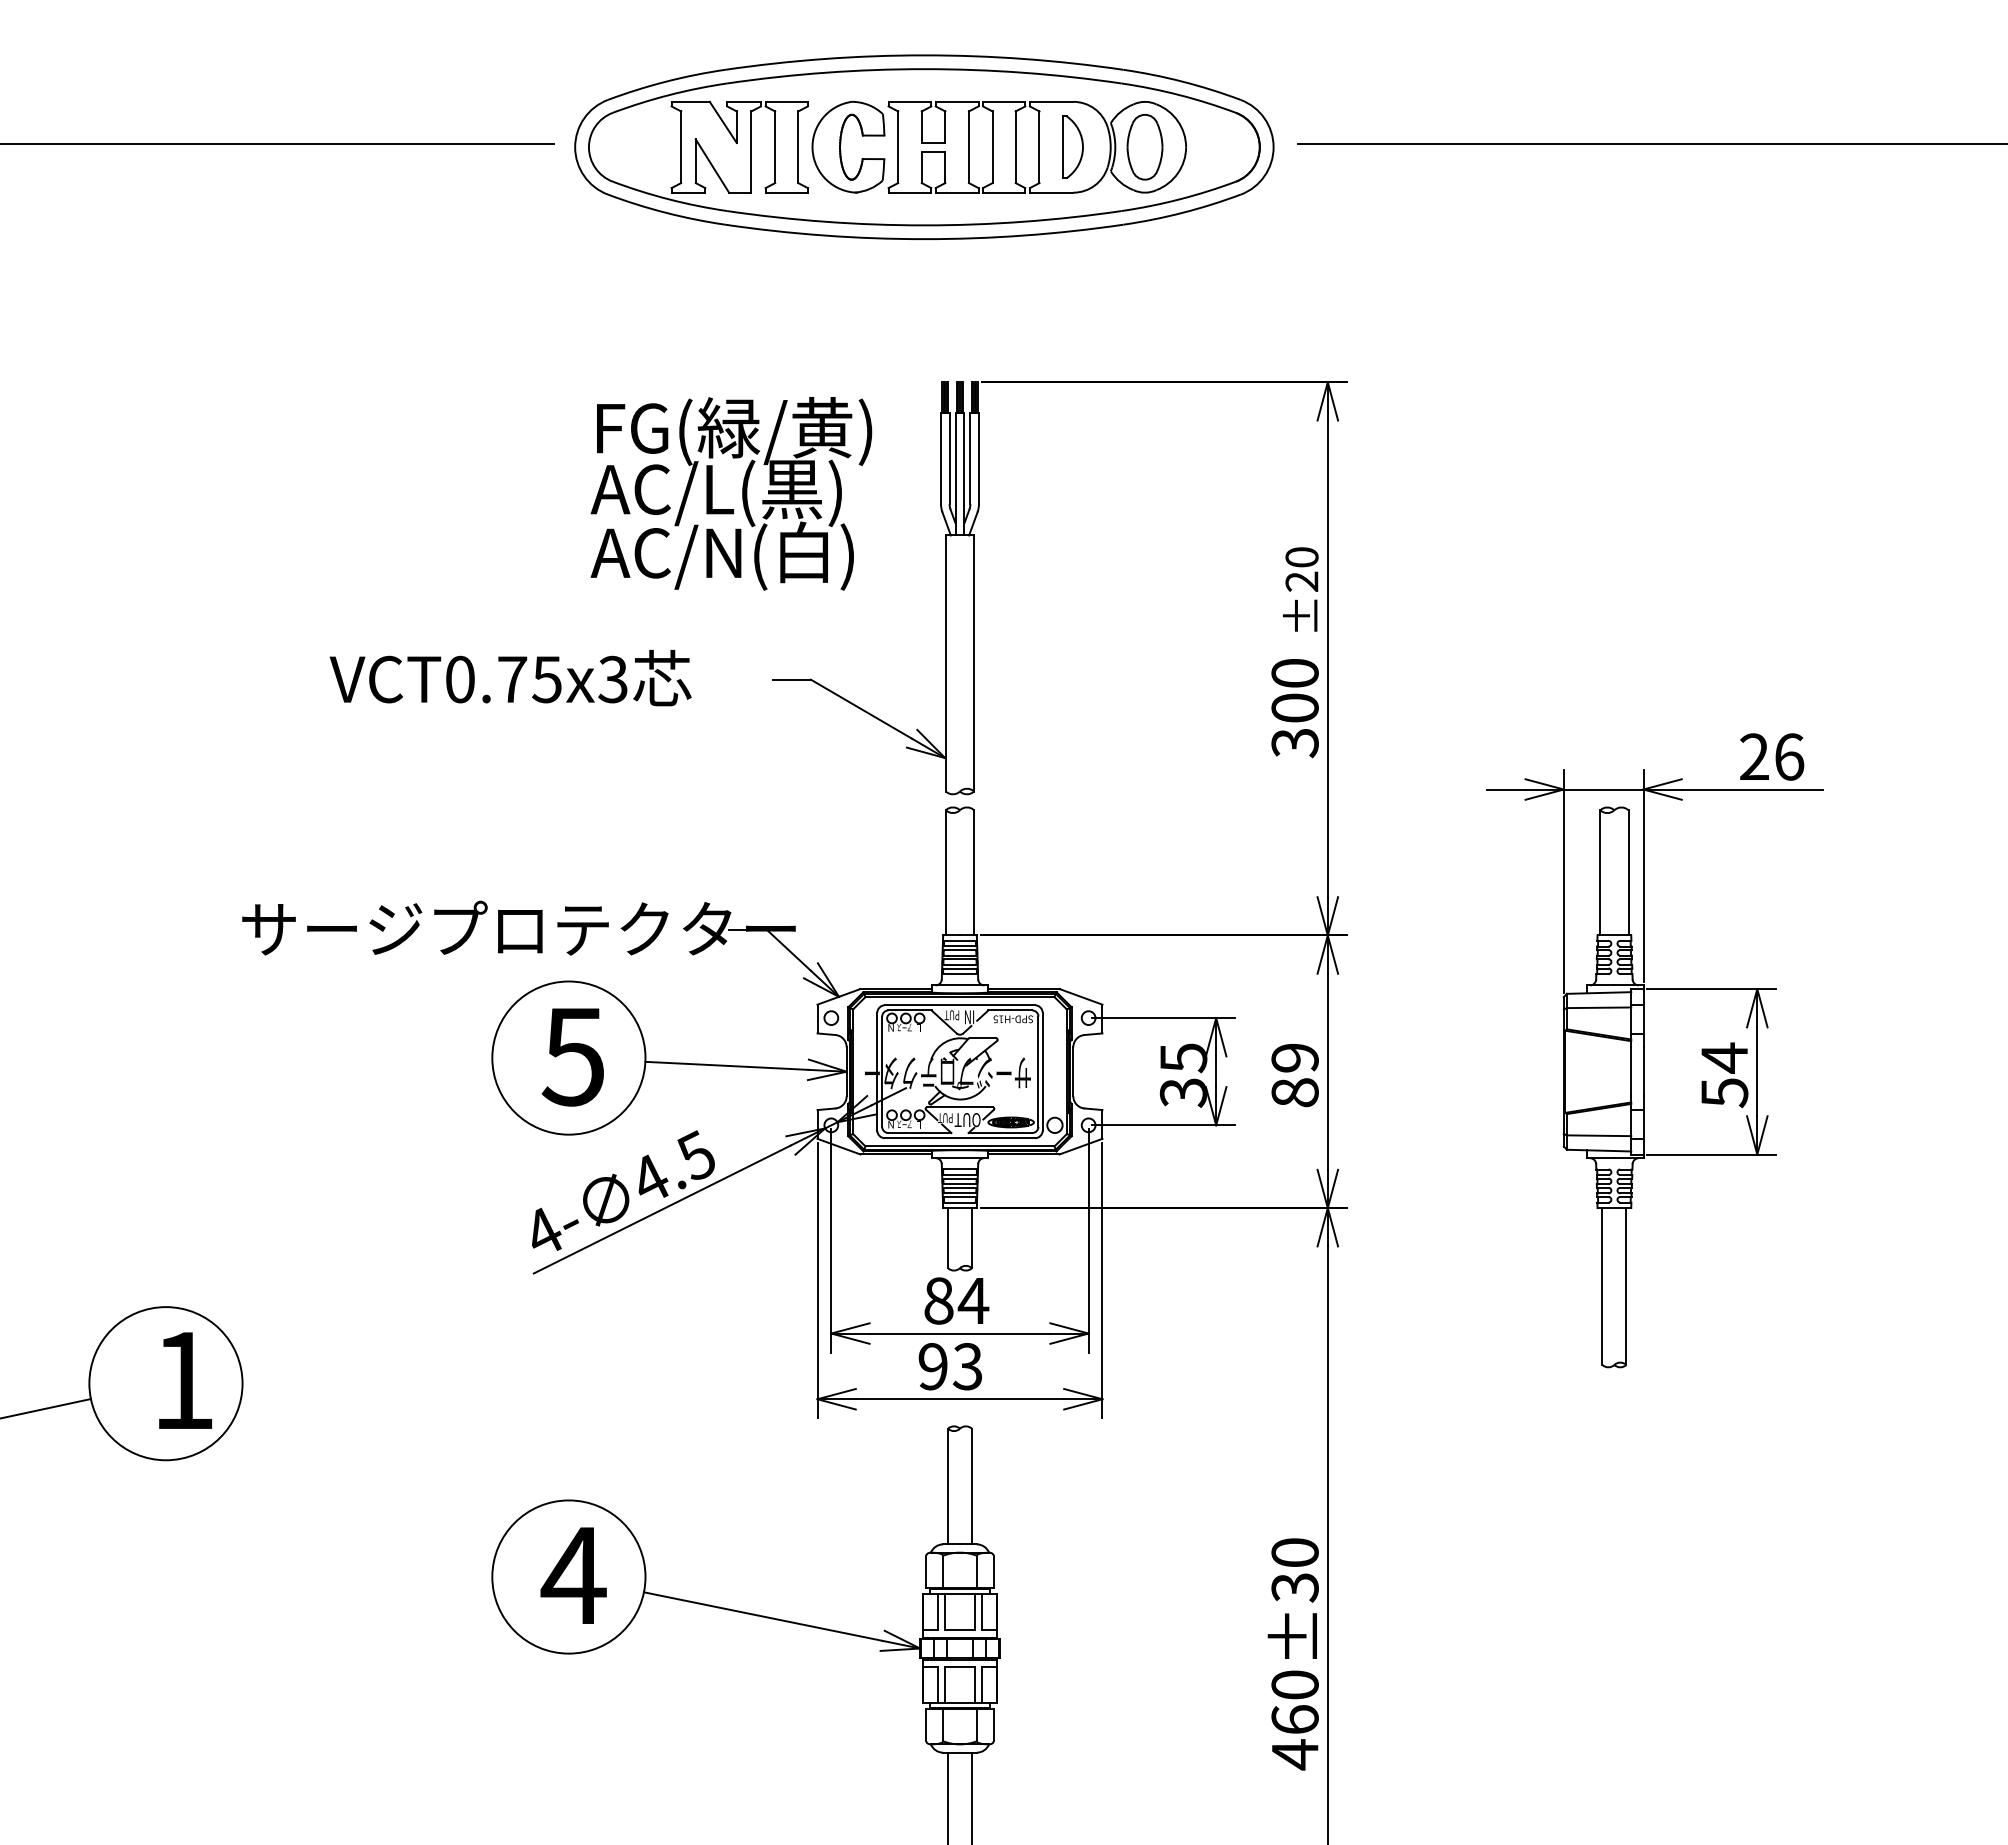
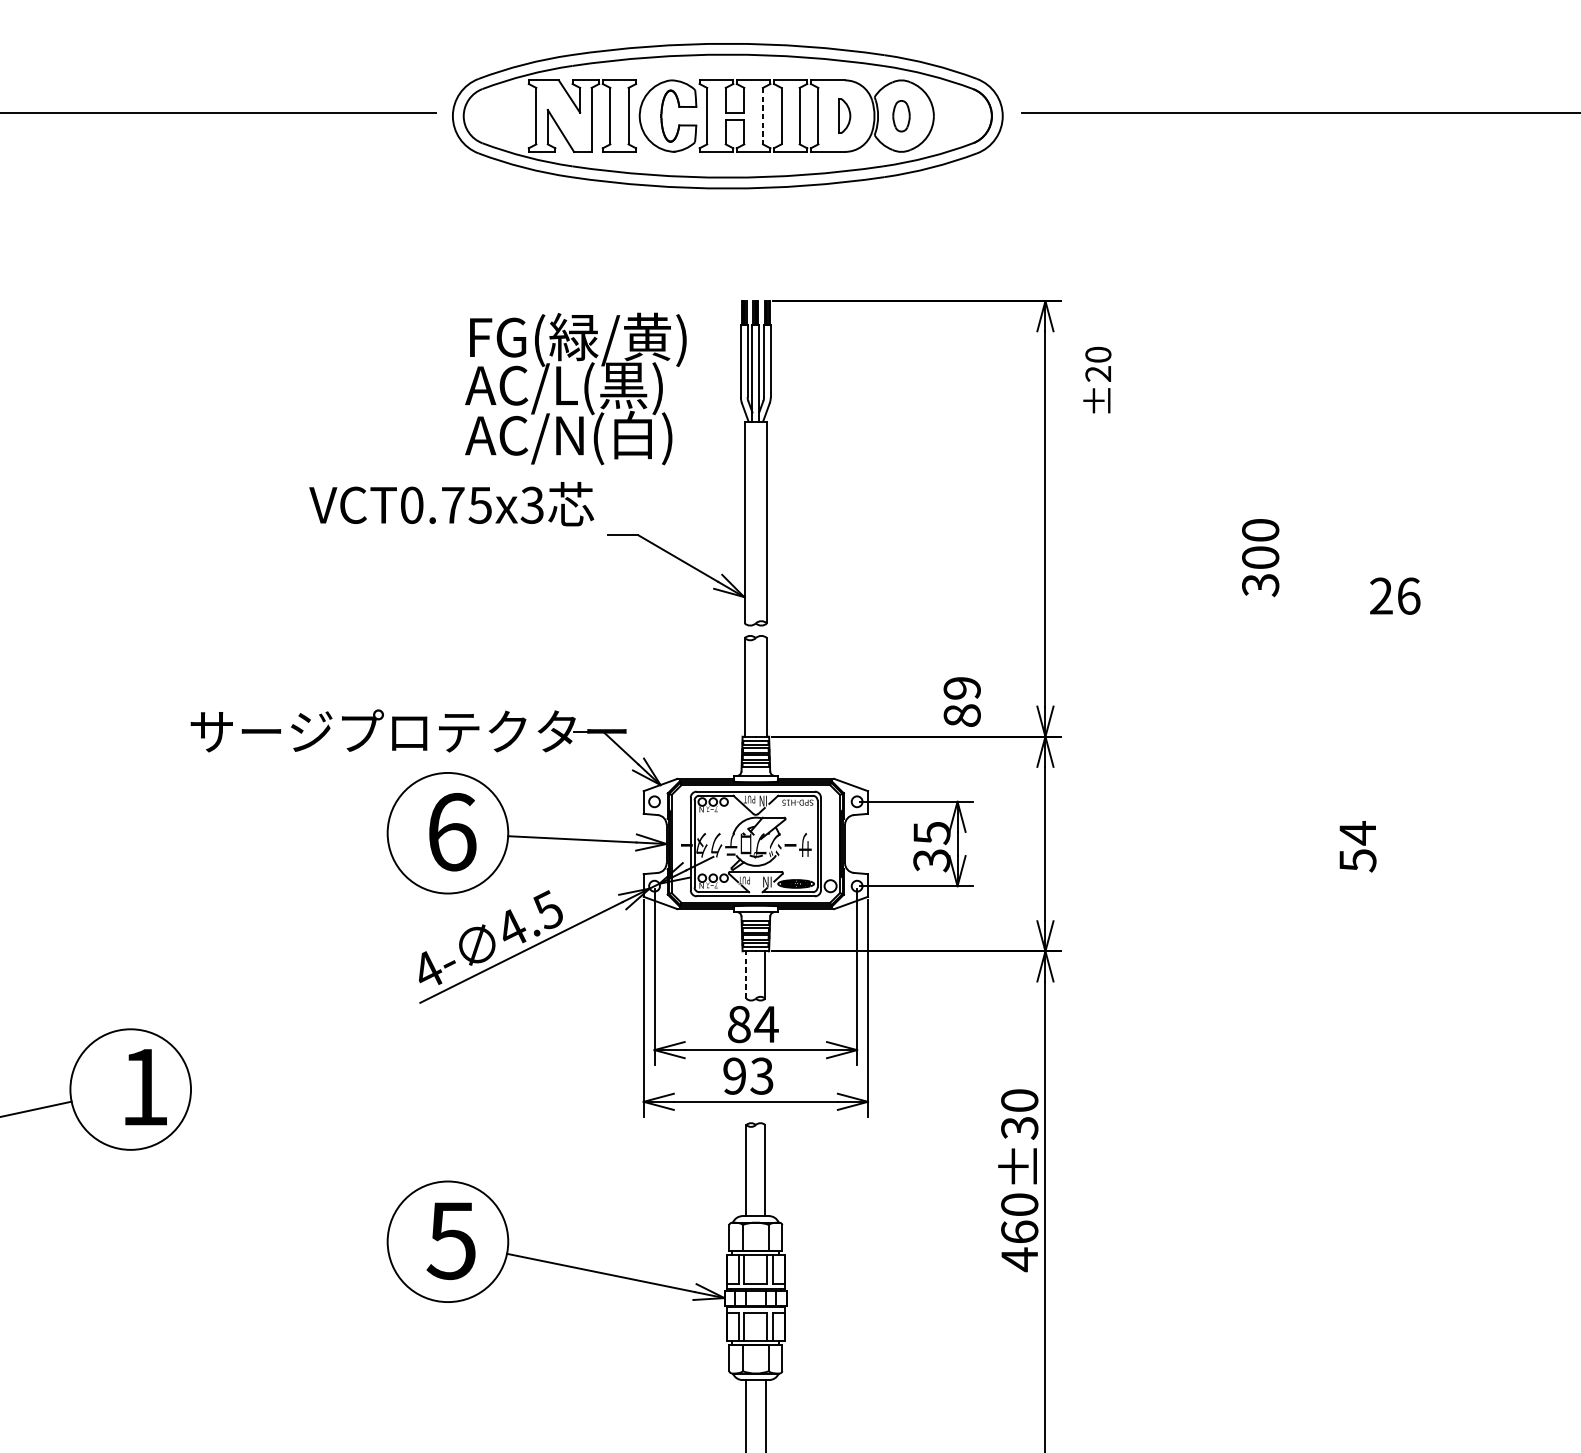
part: (1072, 146) -> (844, 115), size x0.7
line: (968, 147) -> (762, 116), solid -> dashed
part: (1144, 147) -> (901, 116), size x0.6
text: (1300, 589) -> (1097, 380), moved
text: (510, 678) -> (451, 504), moved
text: (1294, 708) -> (1260, 558), moved
text: (573, 1056) -> (451, 831), 5 -> 6
part: (1644, 1068) -> (1294, 841), removed
text: (1294, 1075) -> (961, 702), moved
text: (967, 1120) -> (761, 882), OUT -> IN
line: (948, 1237) -> (746, 974), solid -> dashed
text: (573, 1576) -> (451, 1241), 4 -> 5
text: (1292, 1654) -> (1017, 1180), moved

